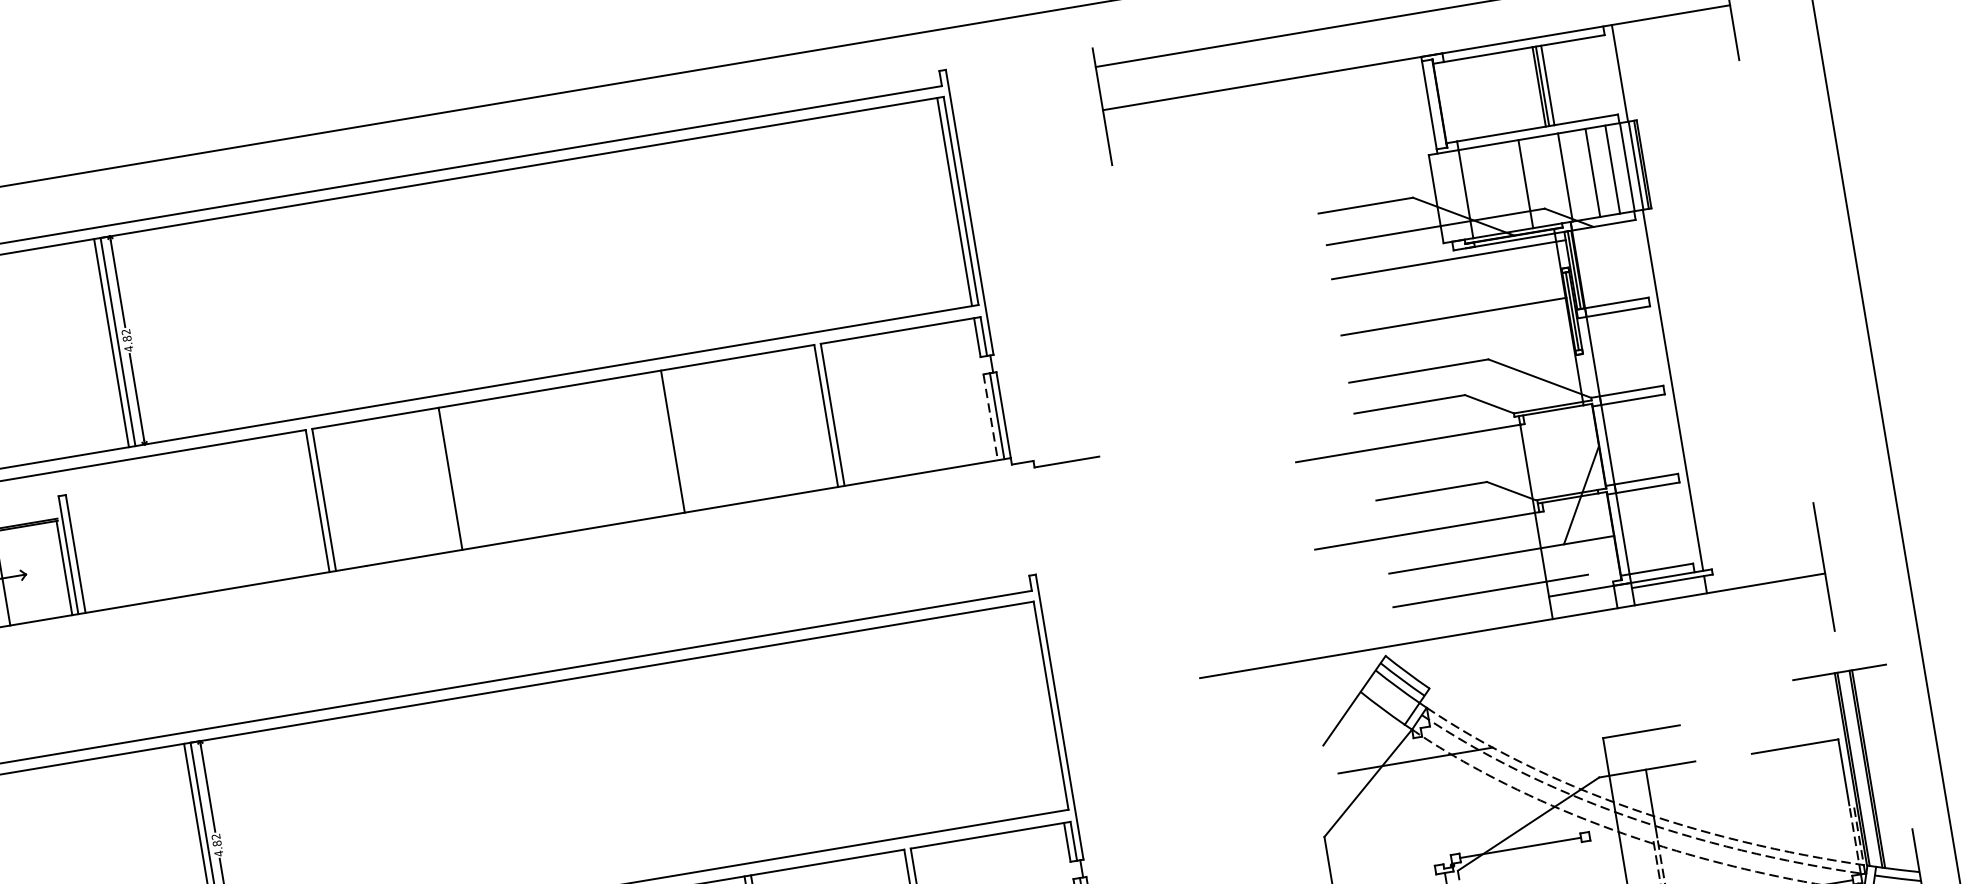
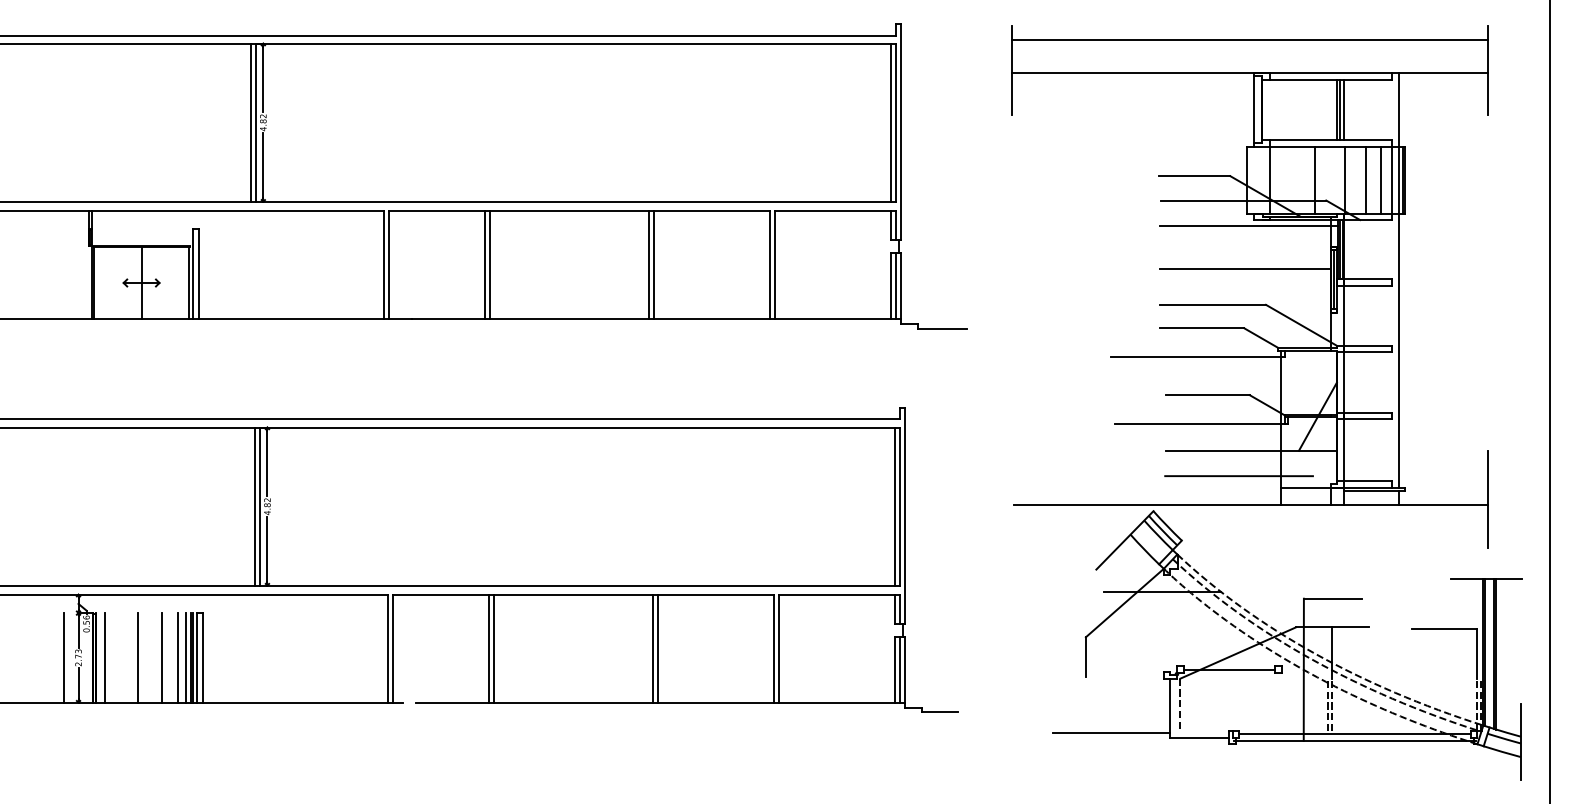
line: (991, 417) -> (891, 286), dashed -> solid
line: (666, 442) -> (648, 264), added
line: (456, 477) -> (489, 264), added
line: (1044, 706) -> (895, 506), added

